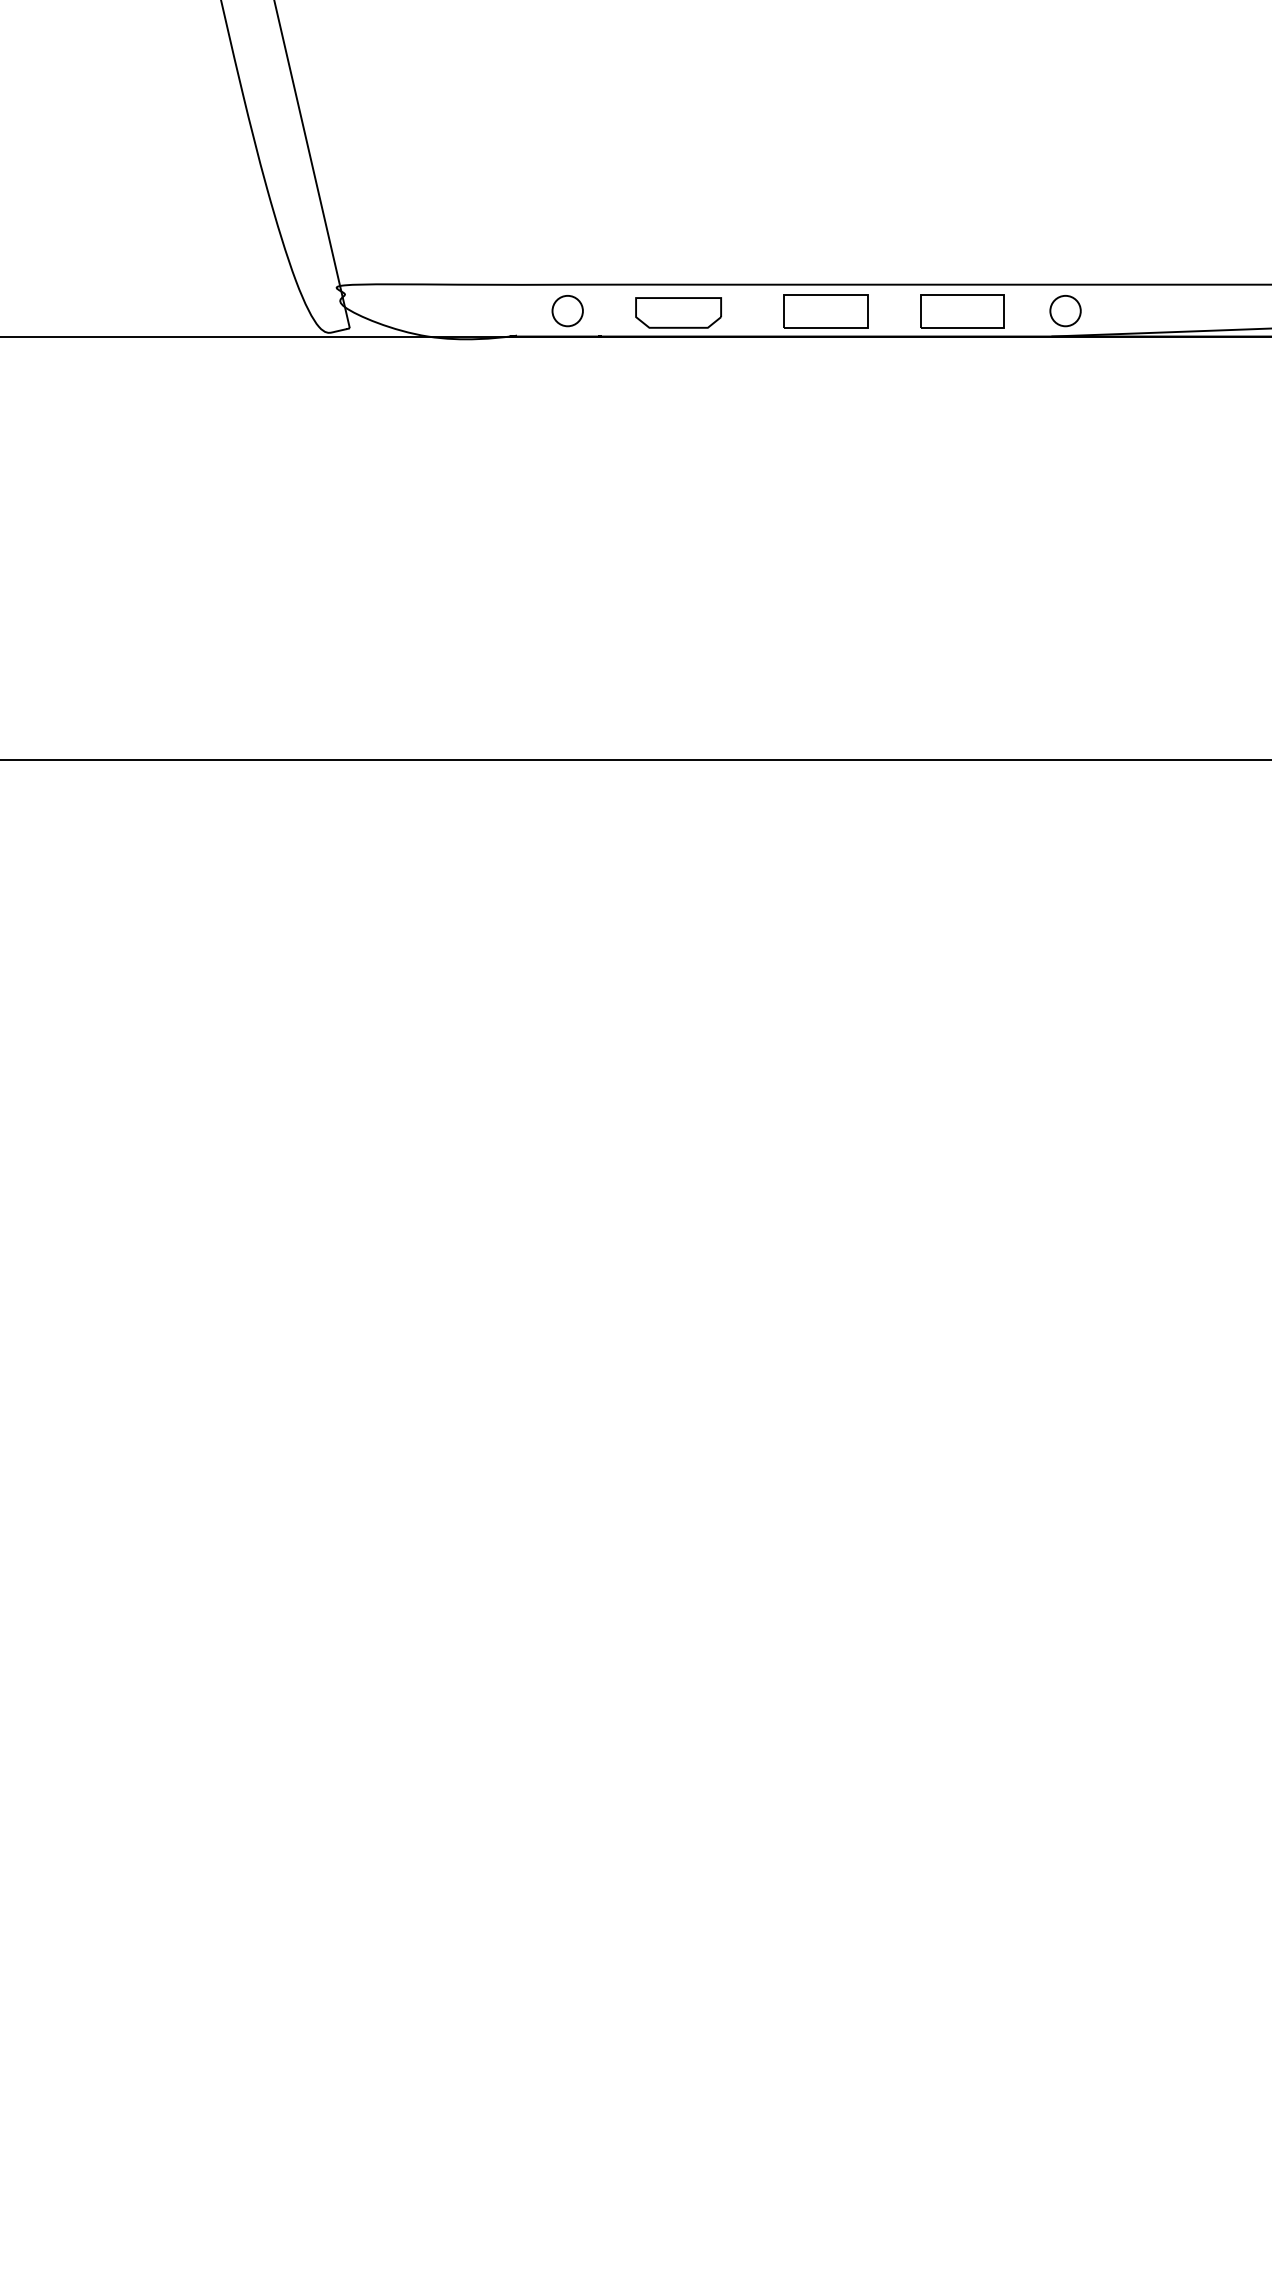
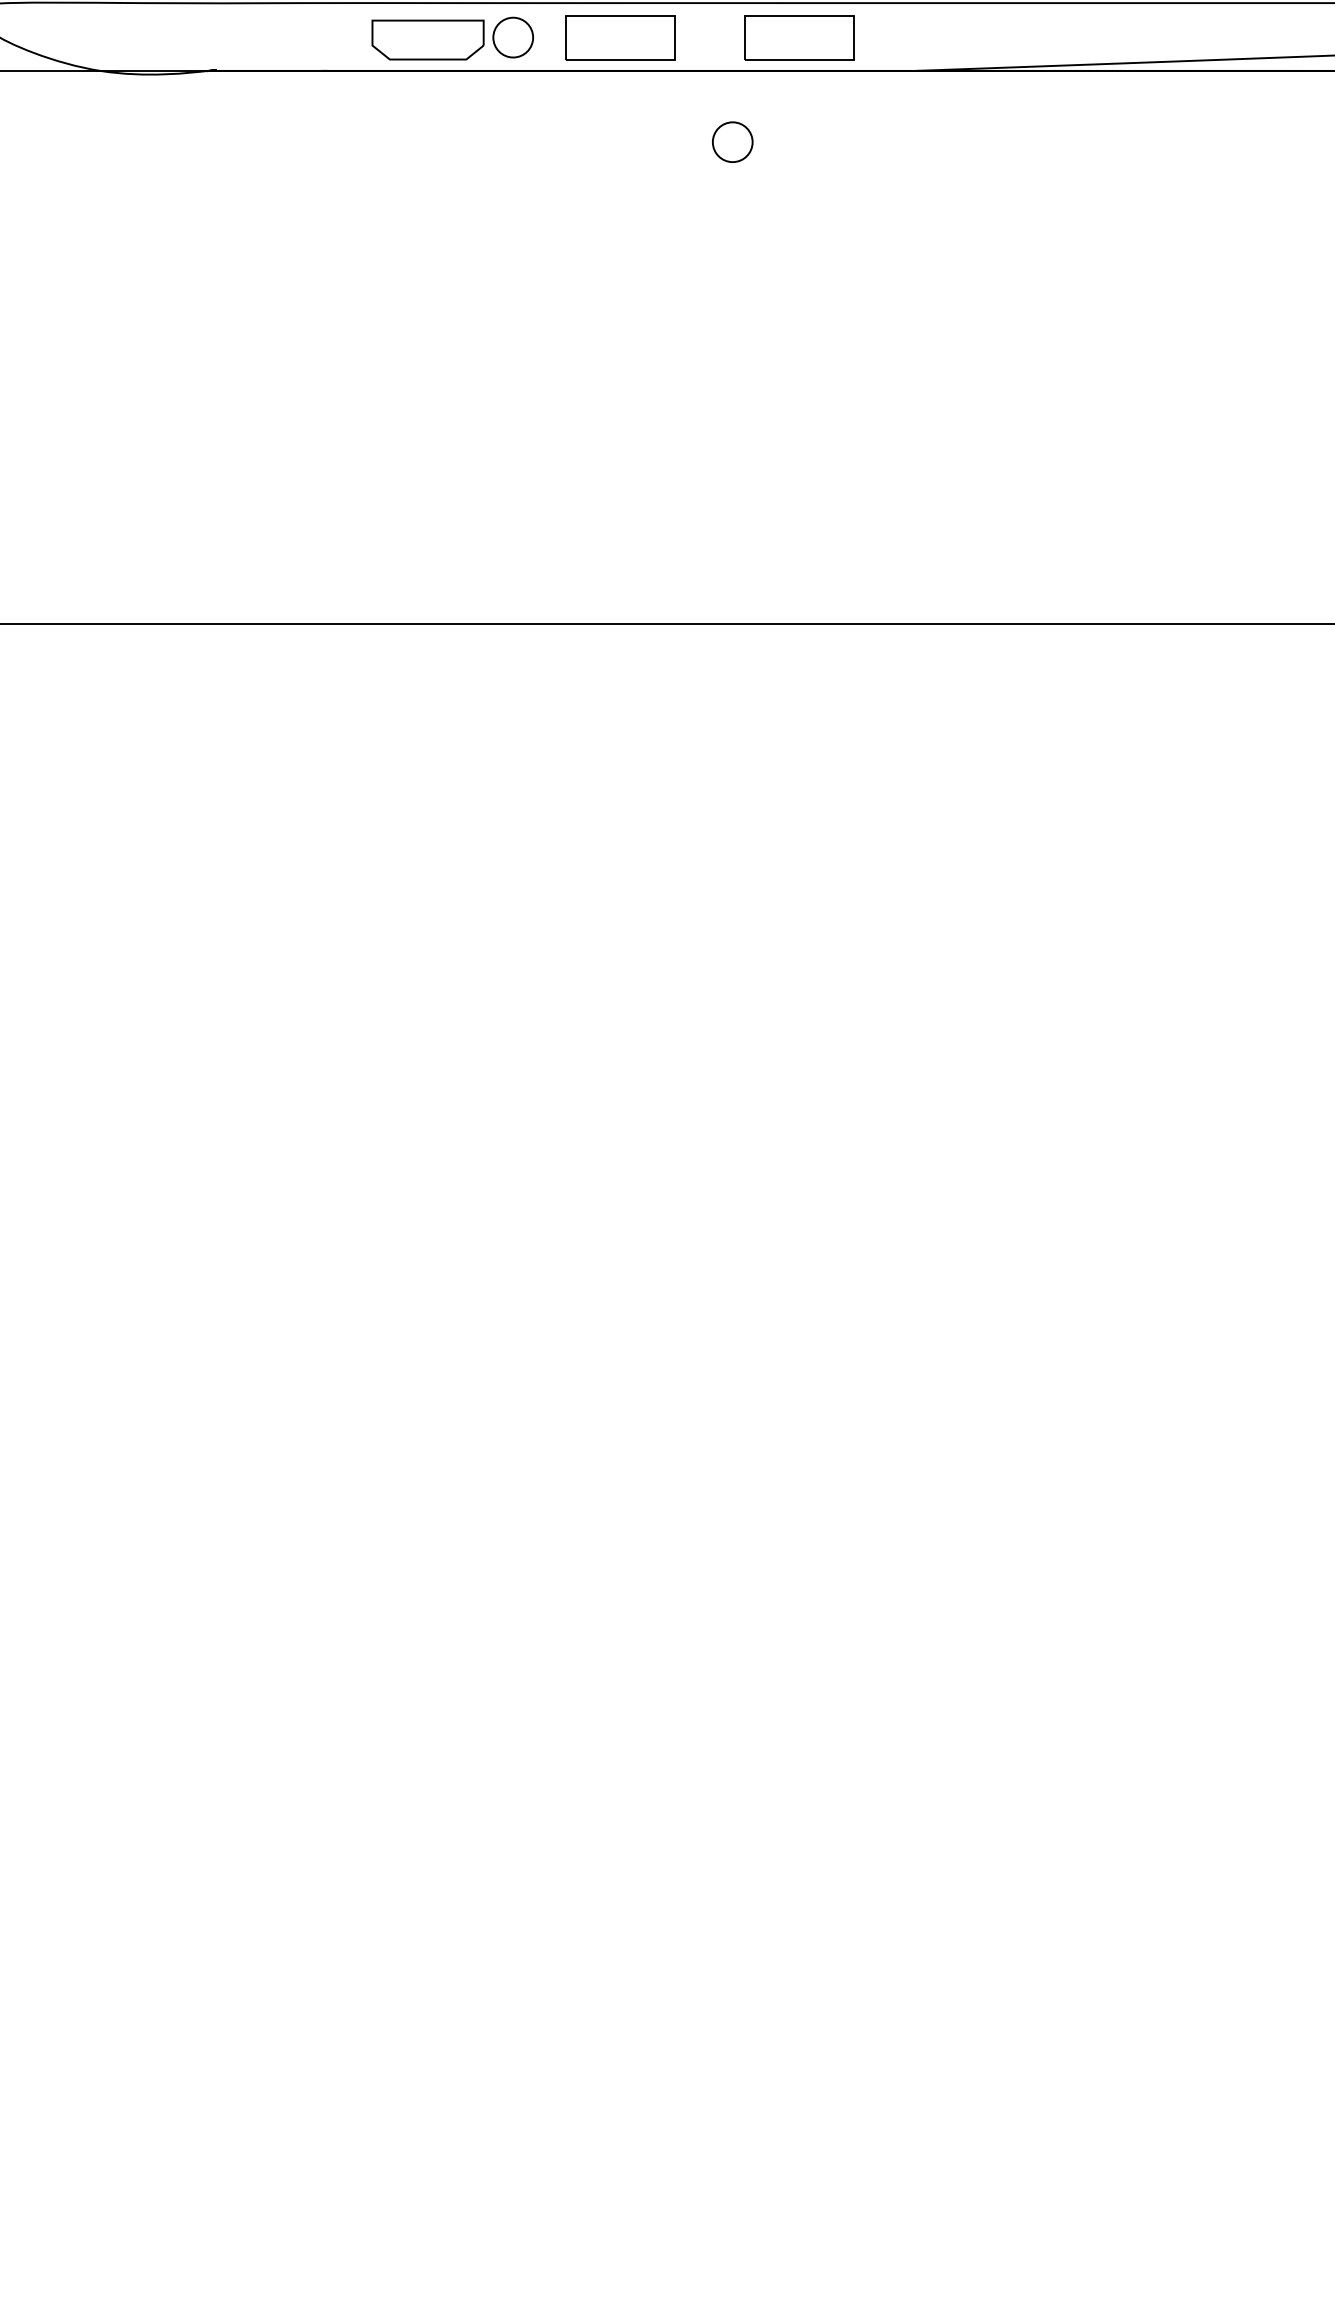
circle: (567, 311) -> (512, 38), moved
circle: (1065, 311) -> (732, 142), moved

